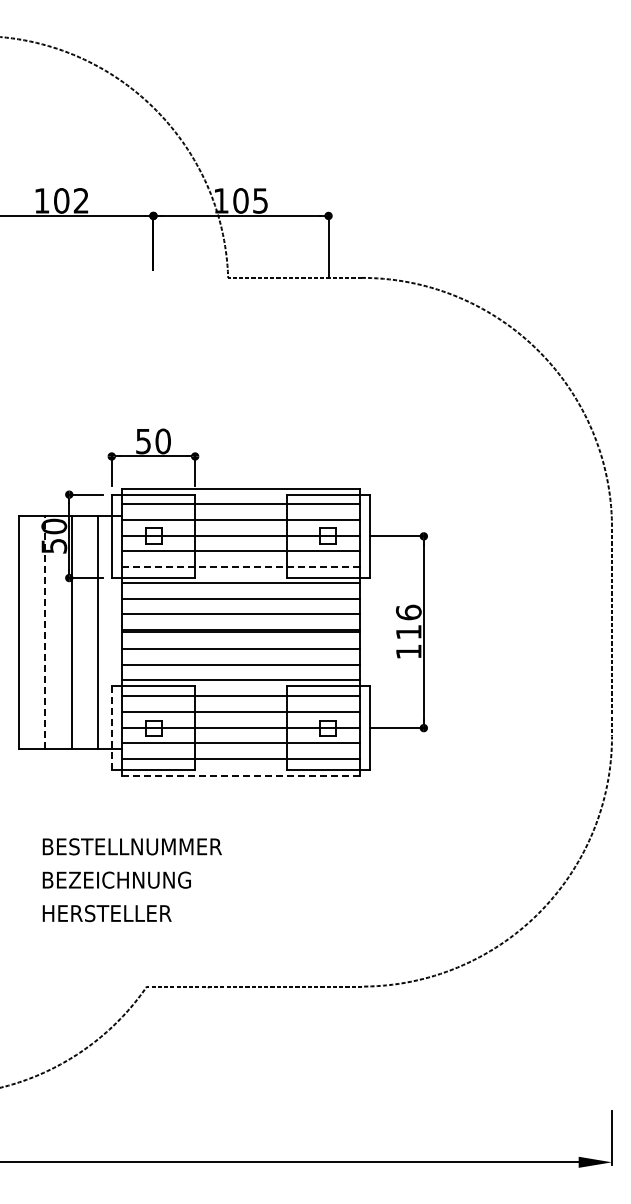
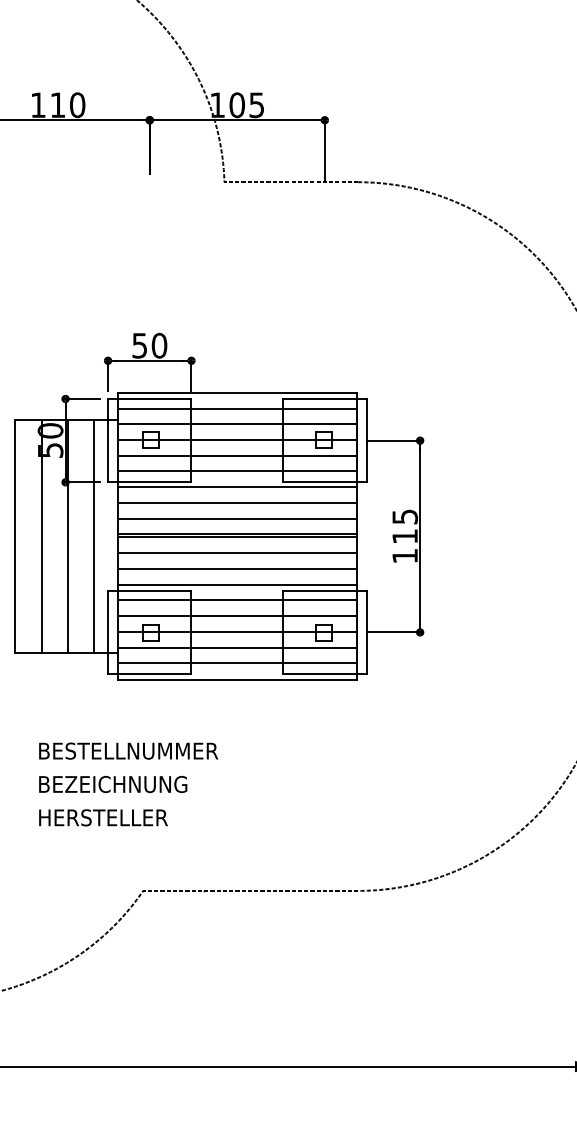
text: (71, 200) -> (67, 104), 102 -> 110
line: (241, 567) -> (237, 471), dashed -> solid
text: (408, 612) -> (404, 516), 116 -> 115
line: (45, 632) -> (41, 536), dashed -> solid
line: (111, 728) -> (107, 632), dashed -> solid
line: (241, 775) -> (237, 679), dashed -> solid

